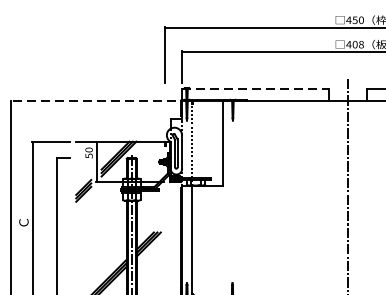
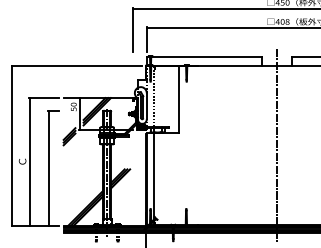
line: (255, 88) -> (204, 56), dashed -> solid
line: (92, 101) -> (76, 66), dashed -> solid

